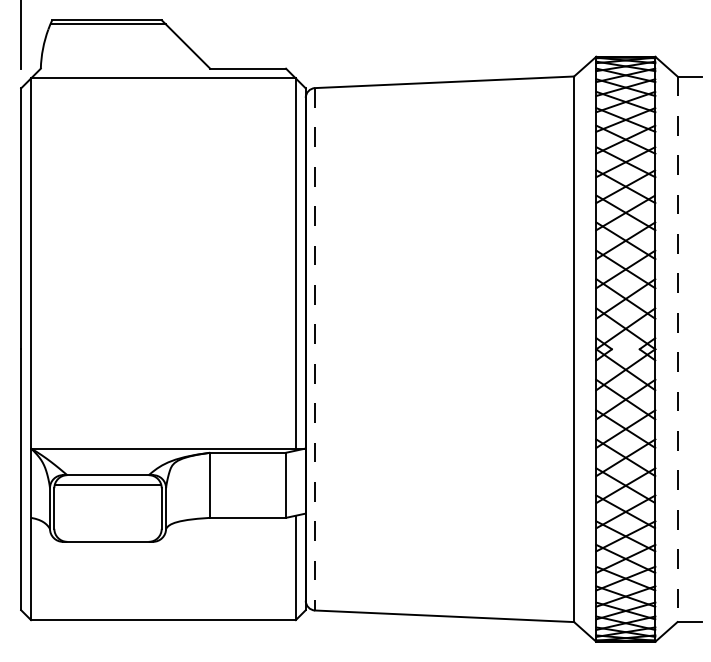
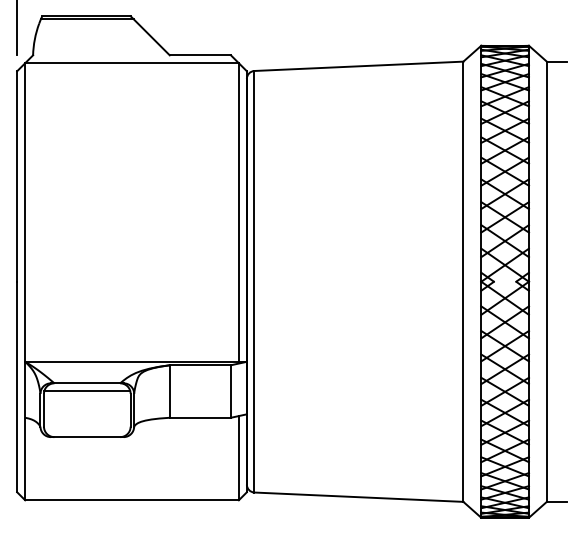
line: (315, 348) -> (254, 281), dashed -> solid
line: (677, 350) -> (546, 282), dashed -> solid

